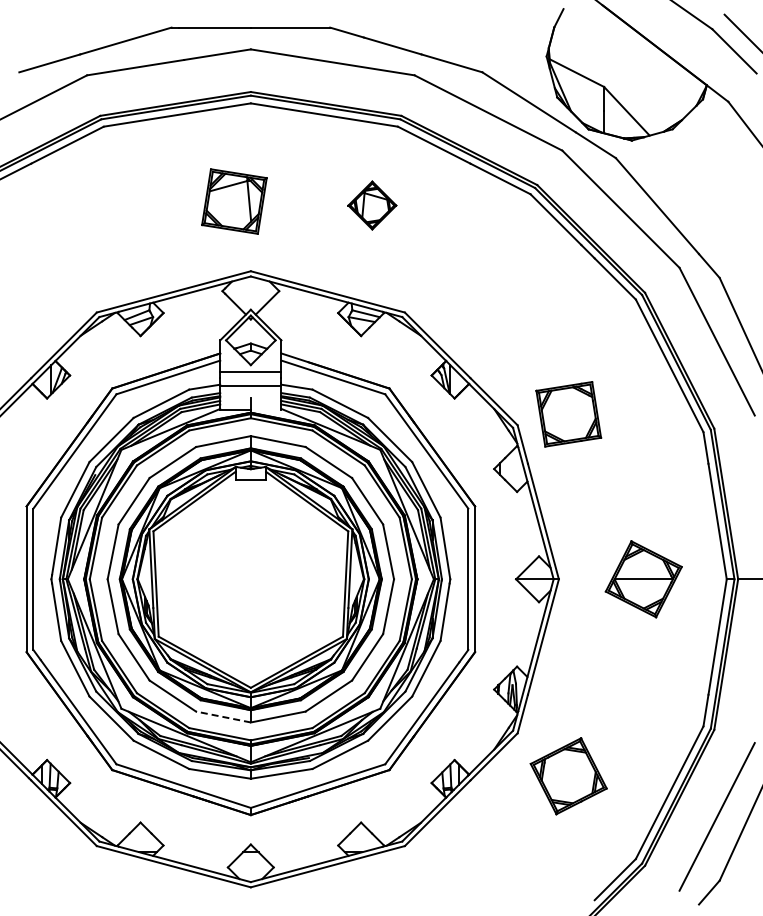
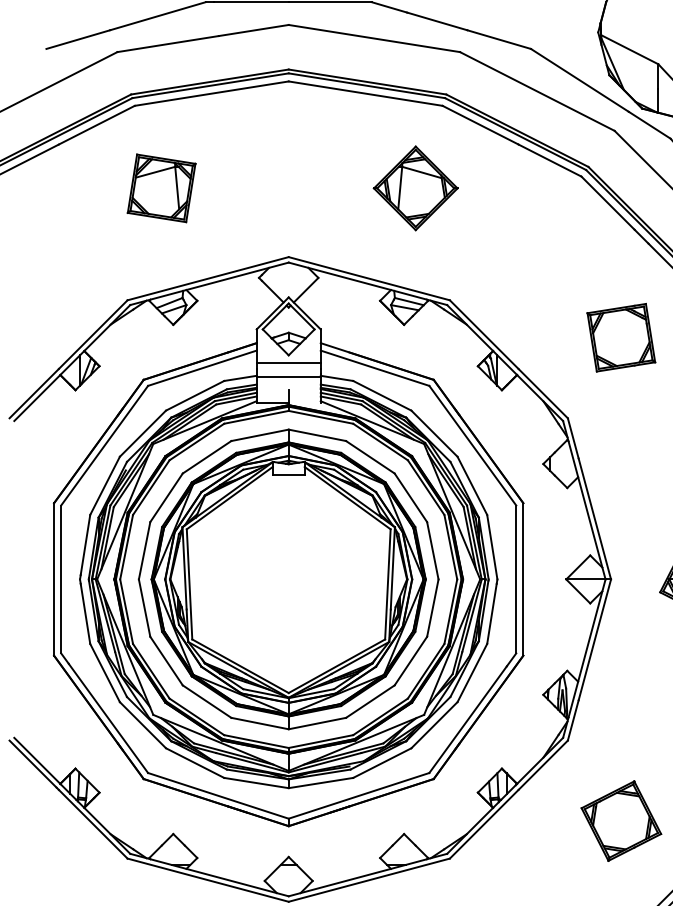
part: (234, 201) -> (161, 188), moved
part: (372, 205) -> (416, 188), size x1.67
part: (568, 414) -> (621, 337), moved
line: (223, 717) -> (260, 724), dashed -> solid
part: (568, 776) -> (621, 821), moved

